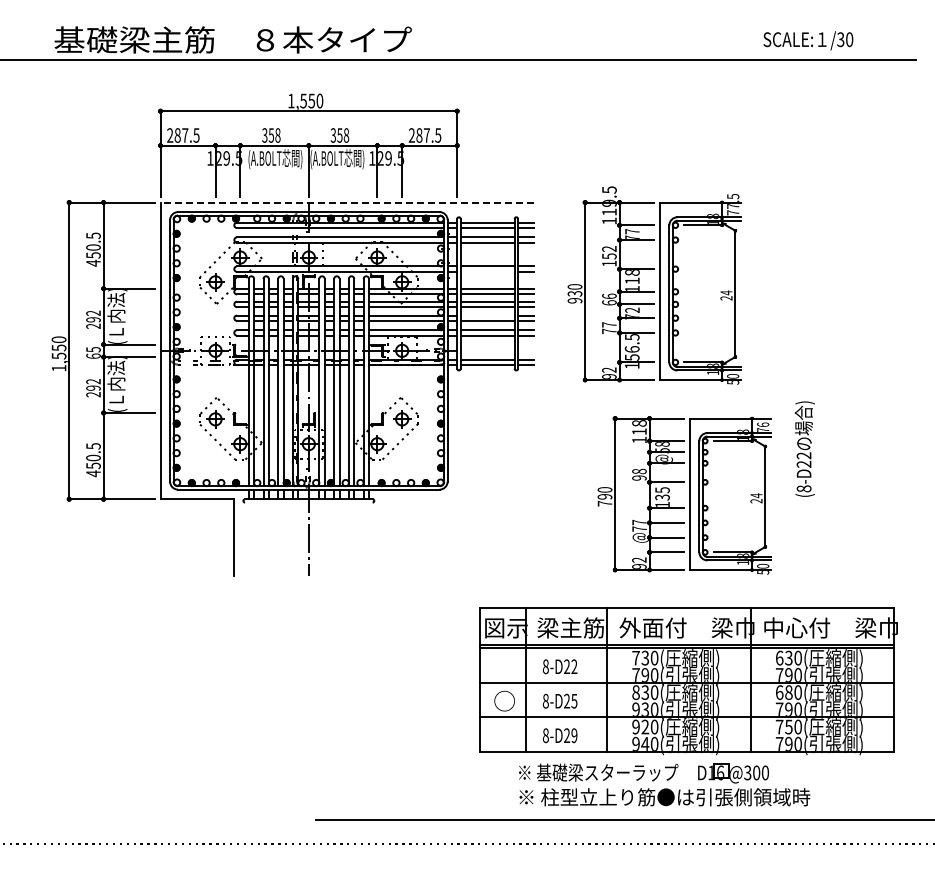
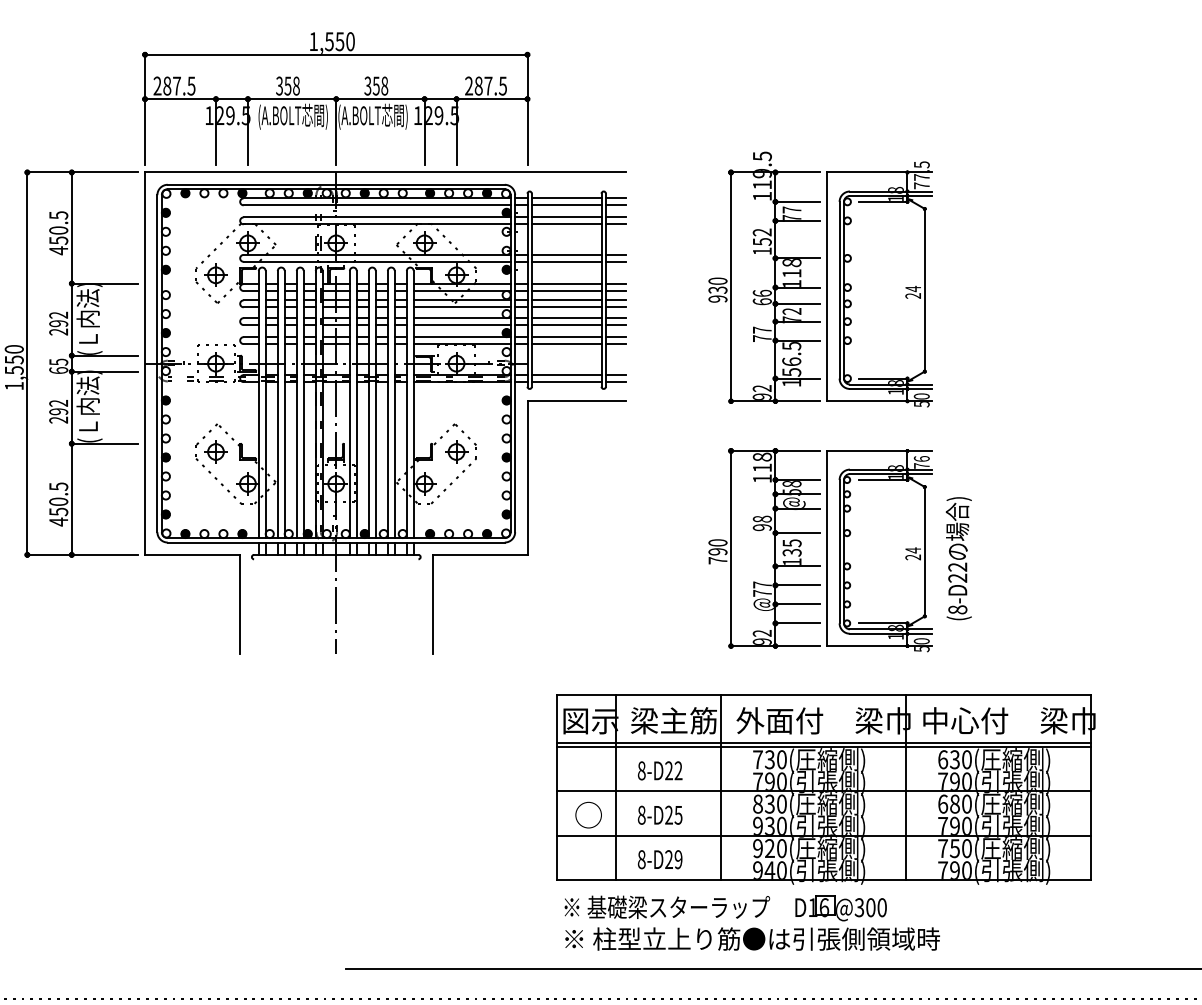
line: (347, 202) -> (386, 172), dashed -> solid
line: (487, 271) -> (566, 261), added
part: (654, 285) -> (820, 279), moved
line: (487, 315) -> (566, 318), added
text: (804, 448) -> (958, 557), moved
part: (458, 477) -> (529, 526), added
part: (664, 784) -> (752, 922), moved

